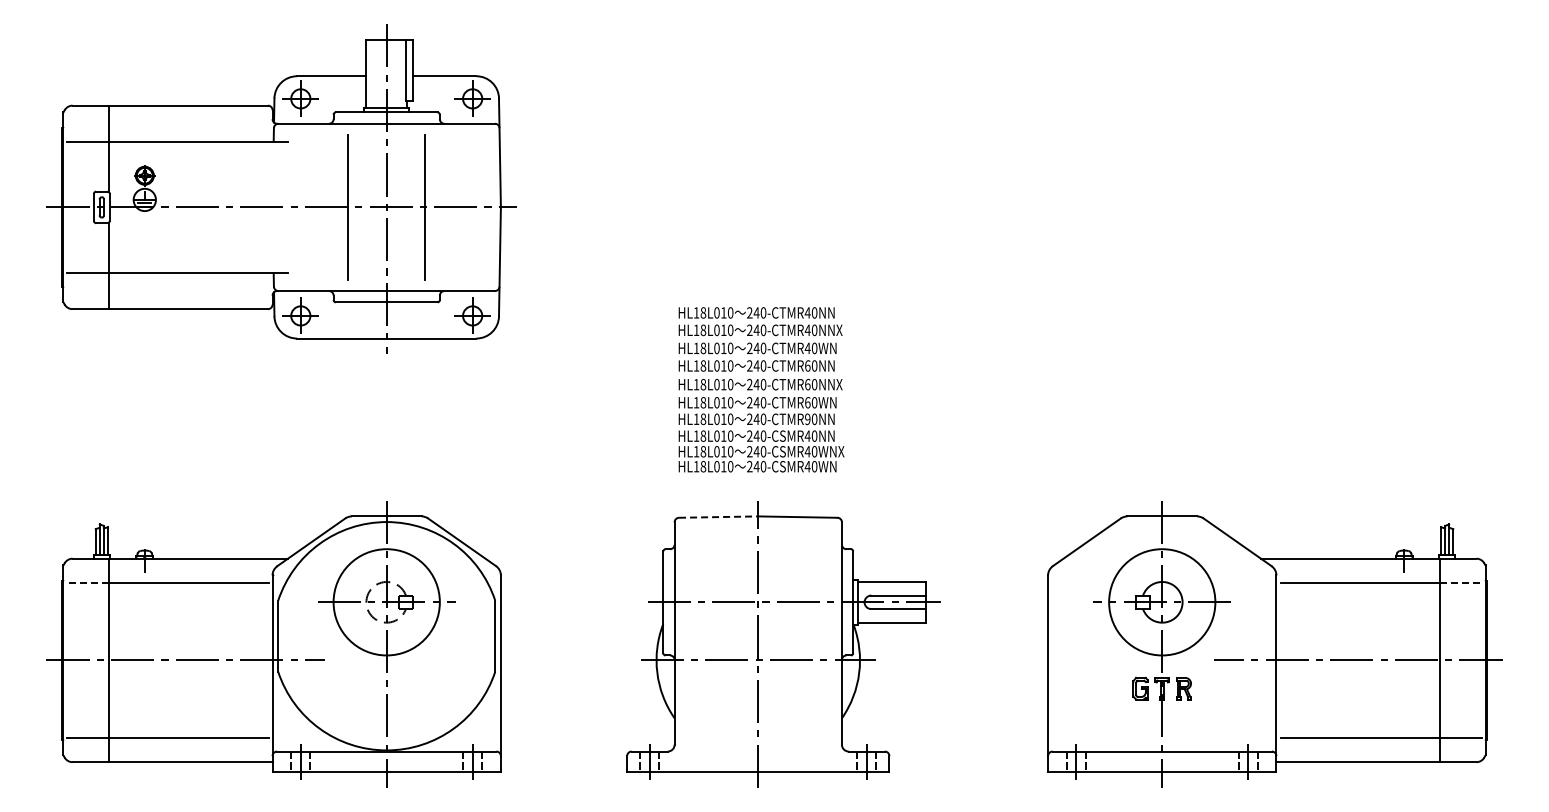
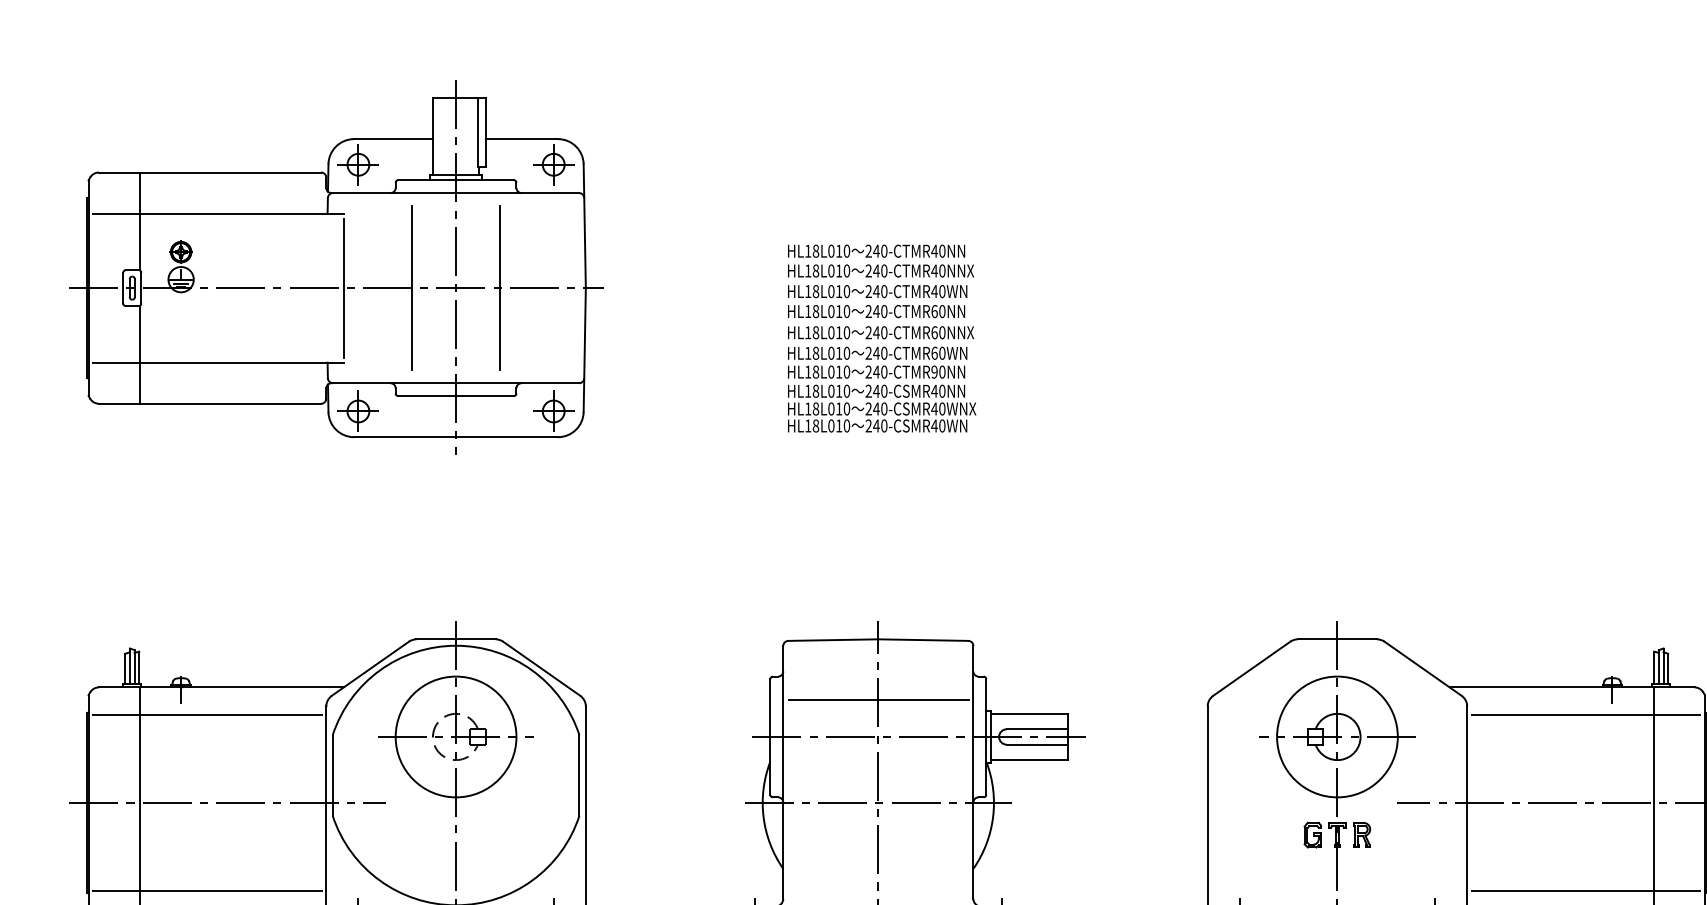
line: (288, 207) -> (344, 288), added
text: (761, 389) -> (881, 338), moved
line: (718, 517) -> (833, 640), dashed -> solid
line: (758, 569) -> (878, 699), added
line: (88, 582) -> (117, 714), dashed -> solid
line: (1460, 582) -> (1676, 714), dashed -> solid

